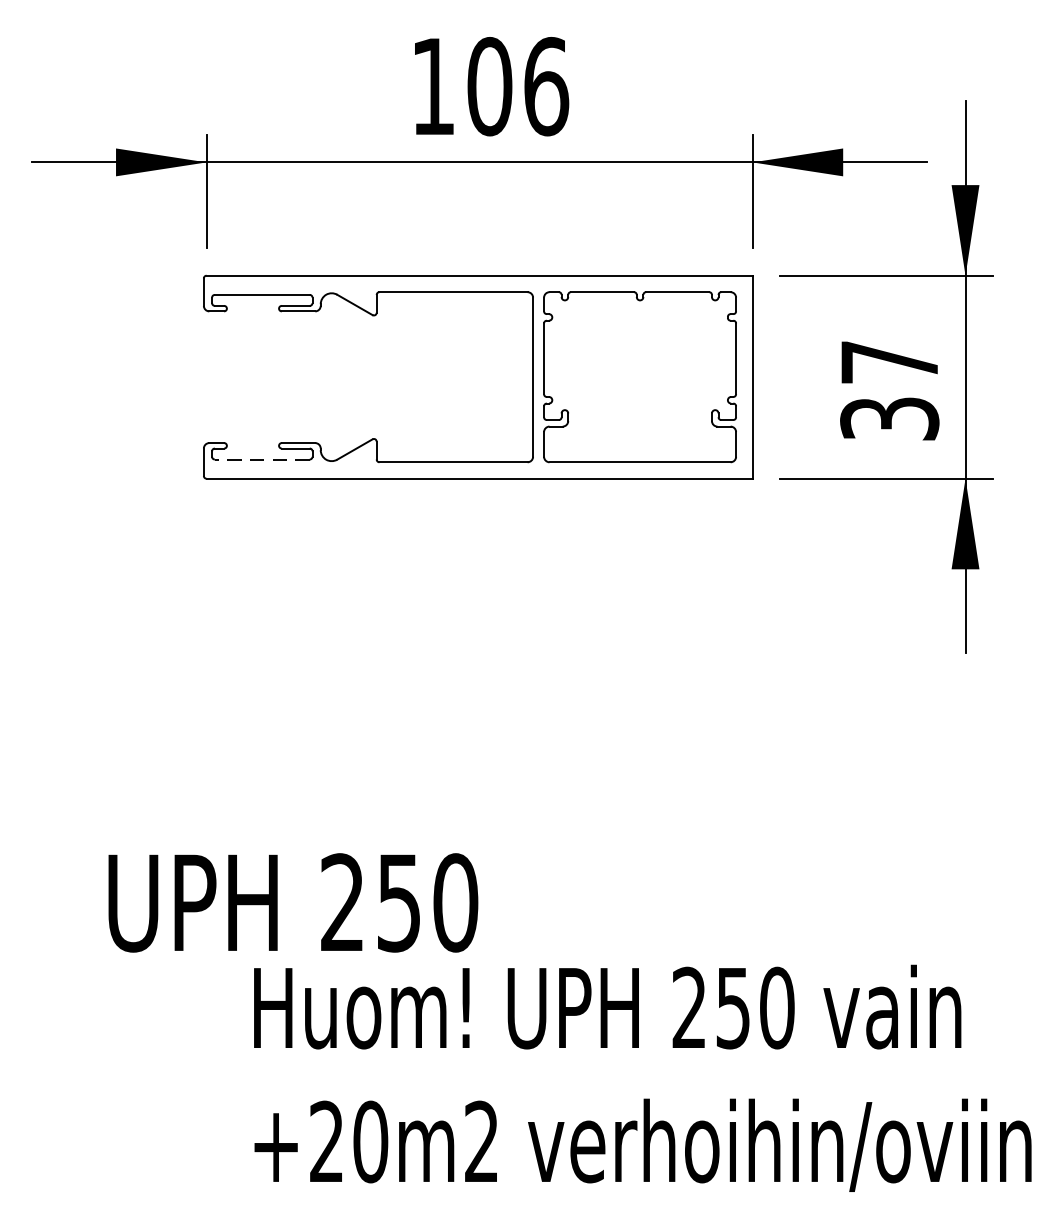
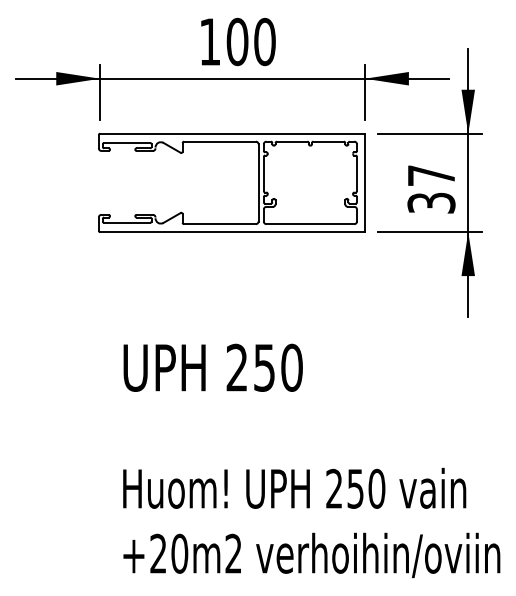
text: (545, 85) -> (264, 41), 106 -> 100
line: (260, 458) -> (126, 222), dashed -> solid
text: (291, 902) -> (212, 367), moved

